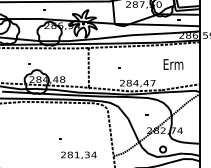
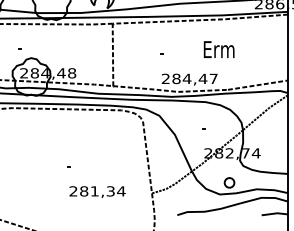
text: (173, 64) -> (219, 49), moved

